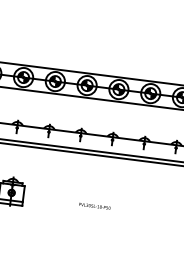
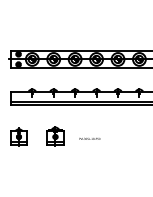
text: (94, 205) -> (89, 138), moved

